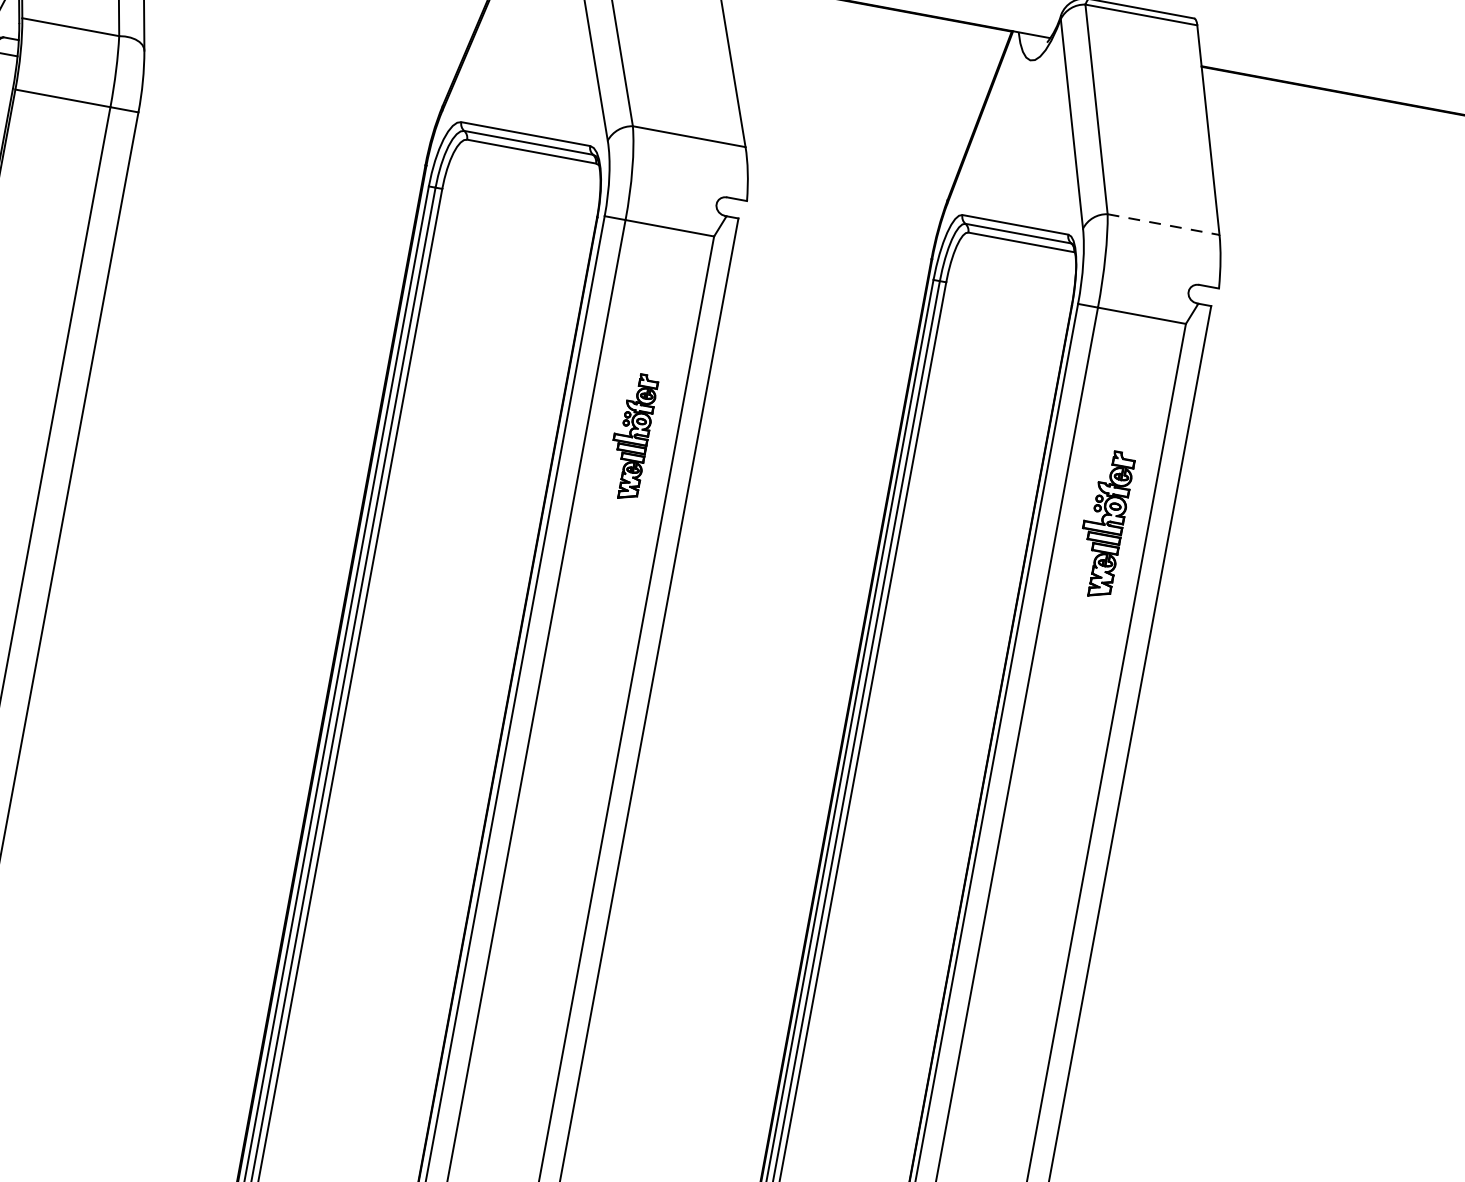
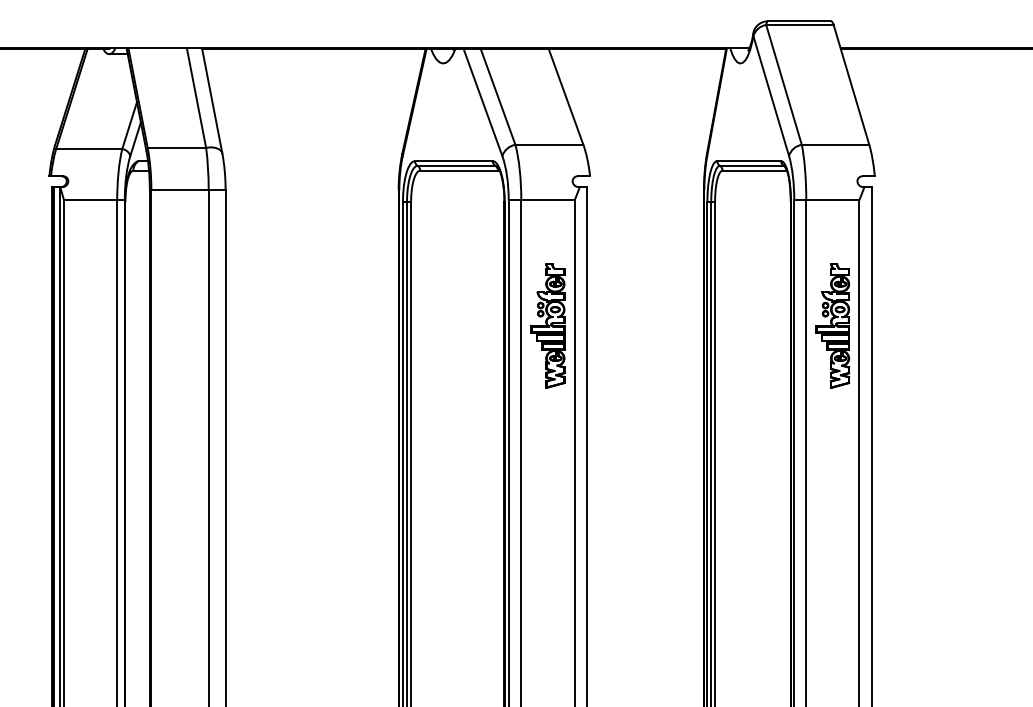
line: (1163, 223) -> (835, 144), dashed -> solid
part: (630, 435) -> (547, 325), size x1.67
part: (1103, 523) -> (832, 325), size x1.43

